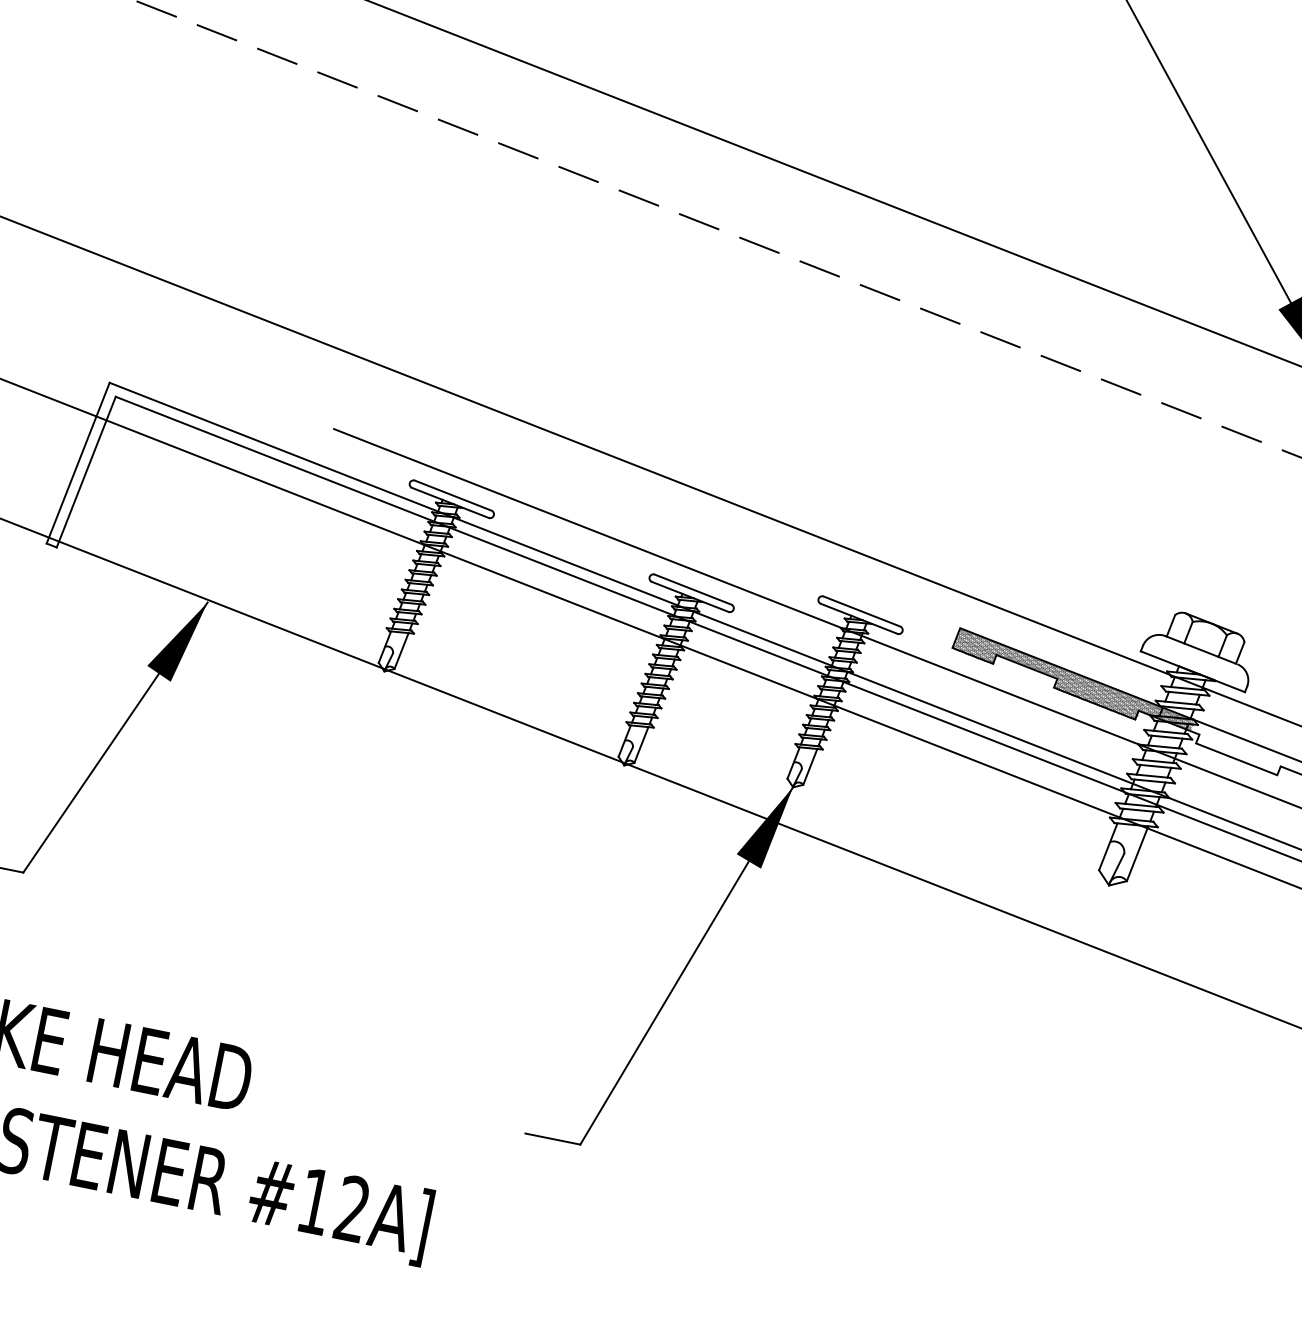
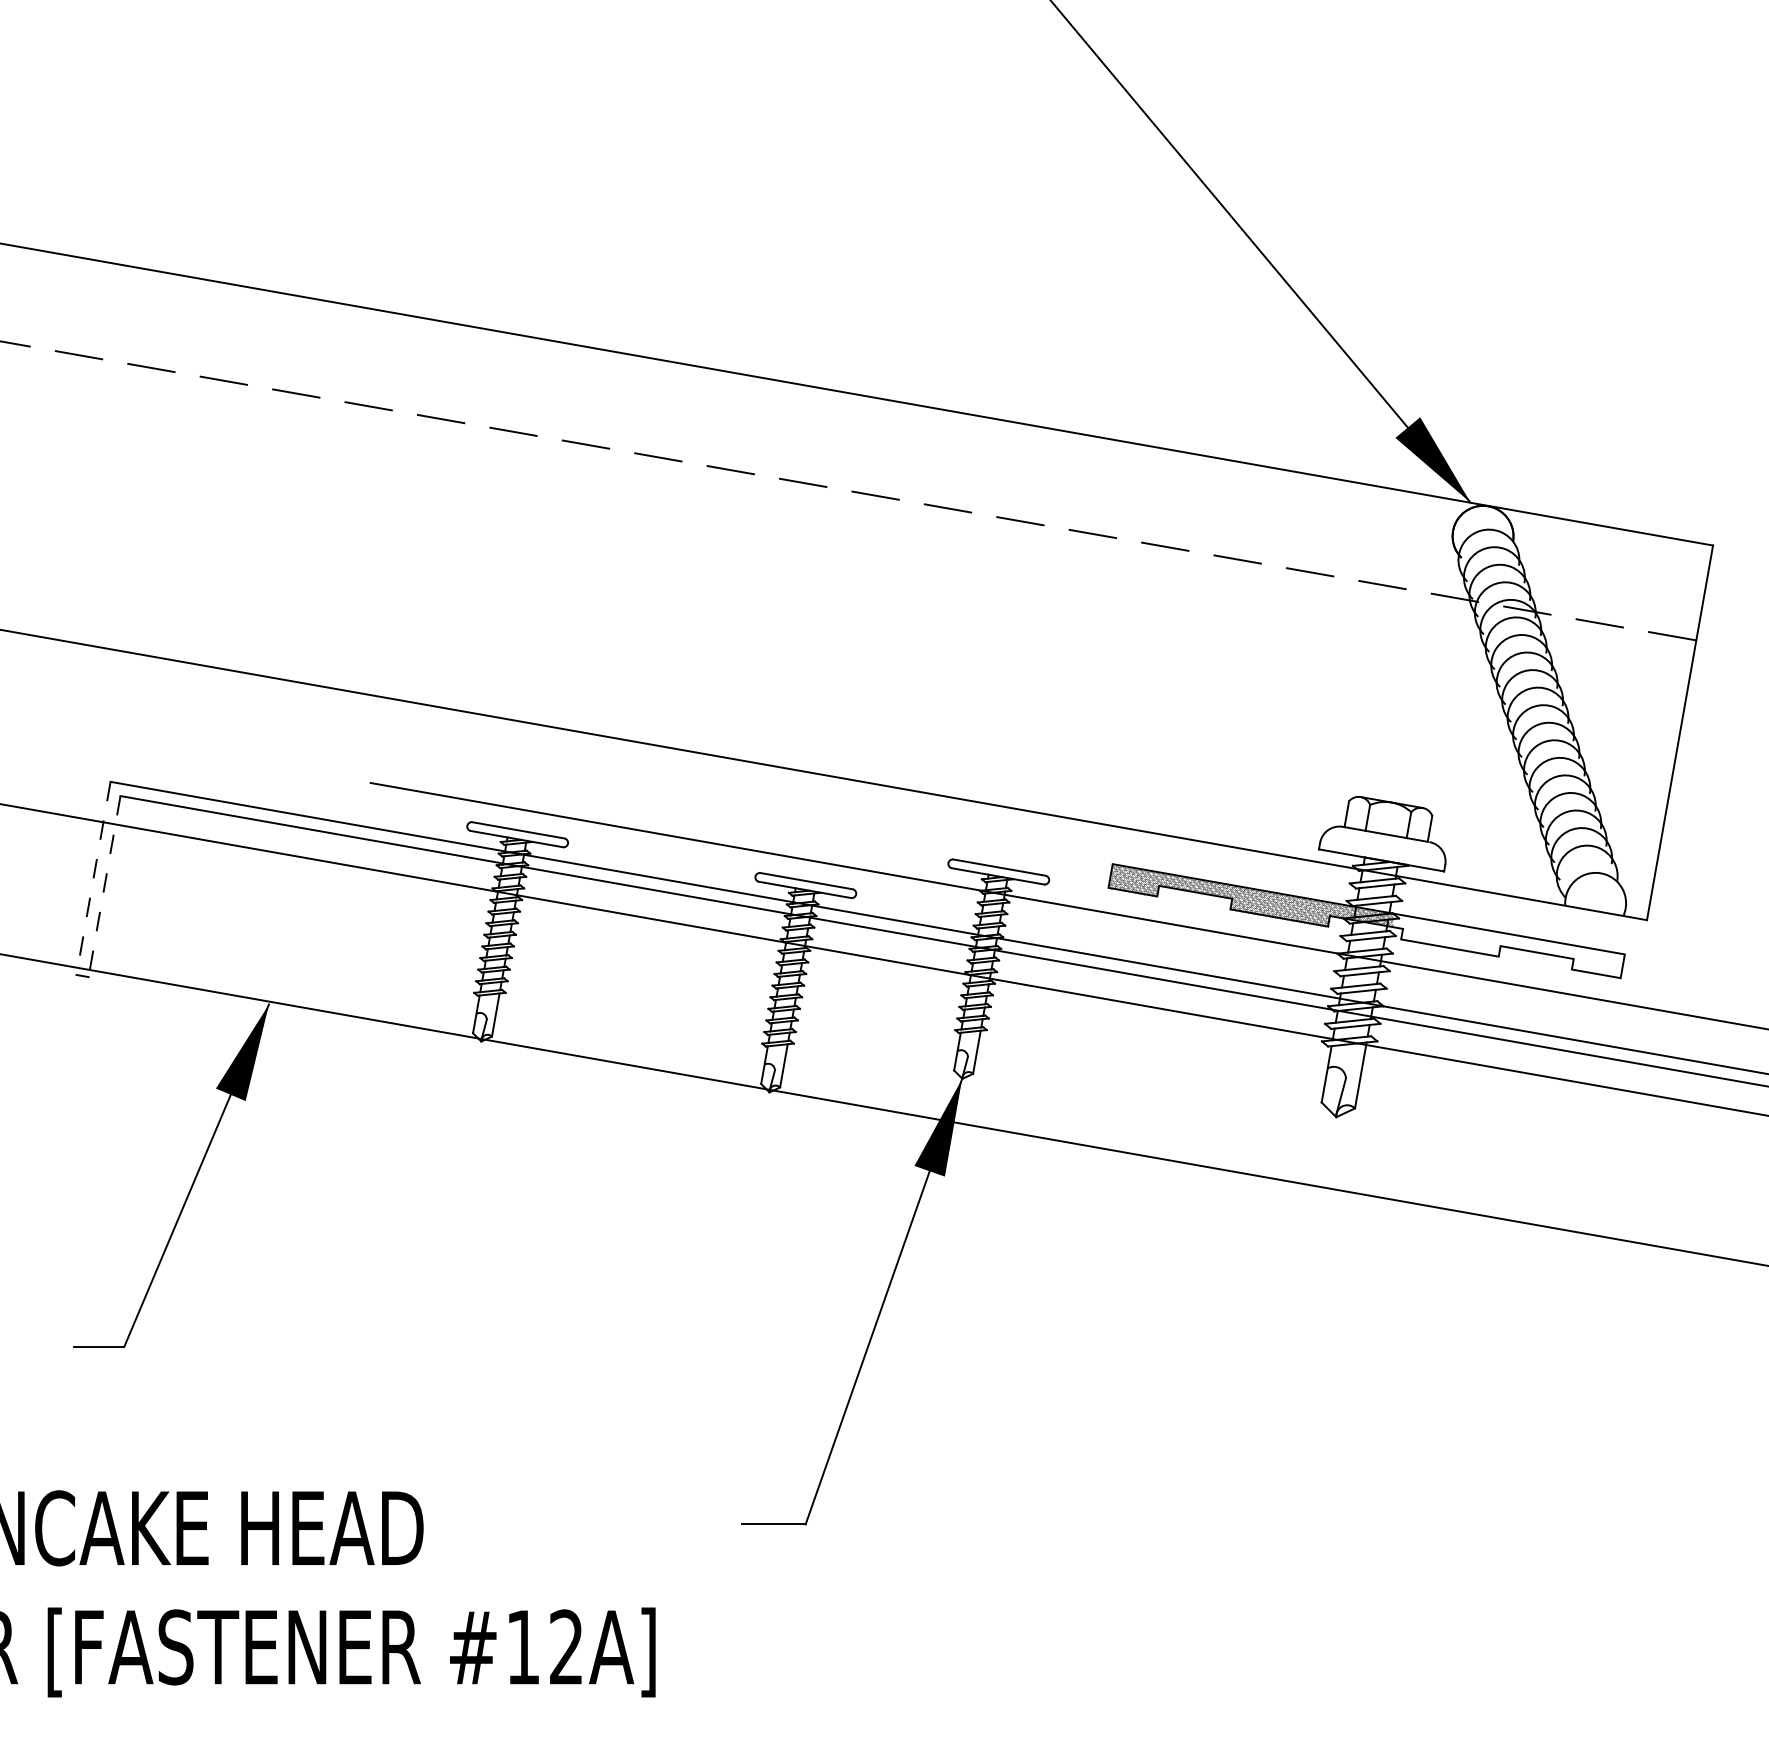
line: (78, 463) -> (93, 878), solid -> dashed
line: (86, 472) -> (104, 886), solid -> dashed

